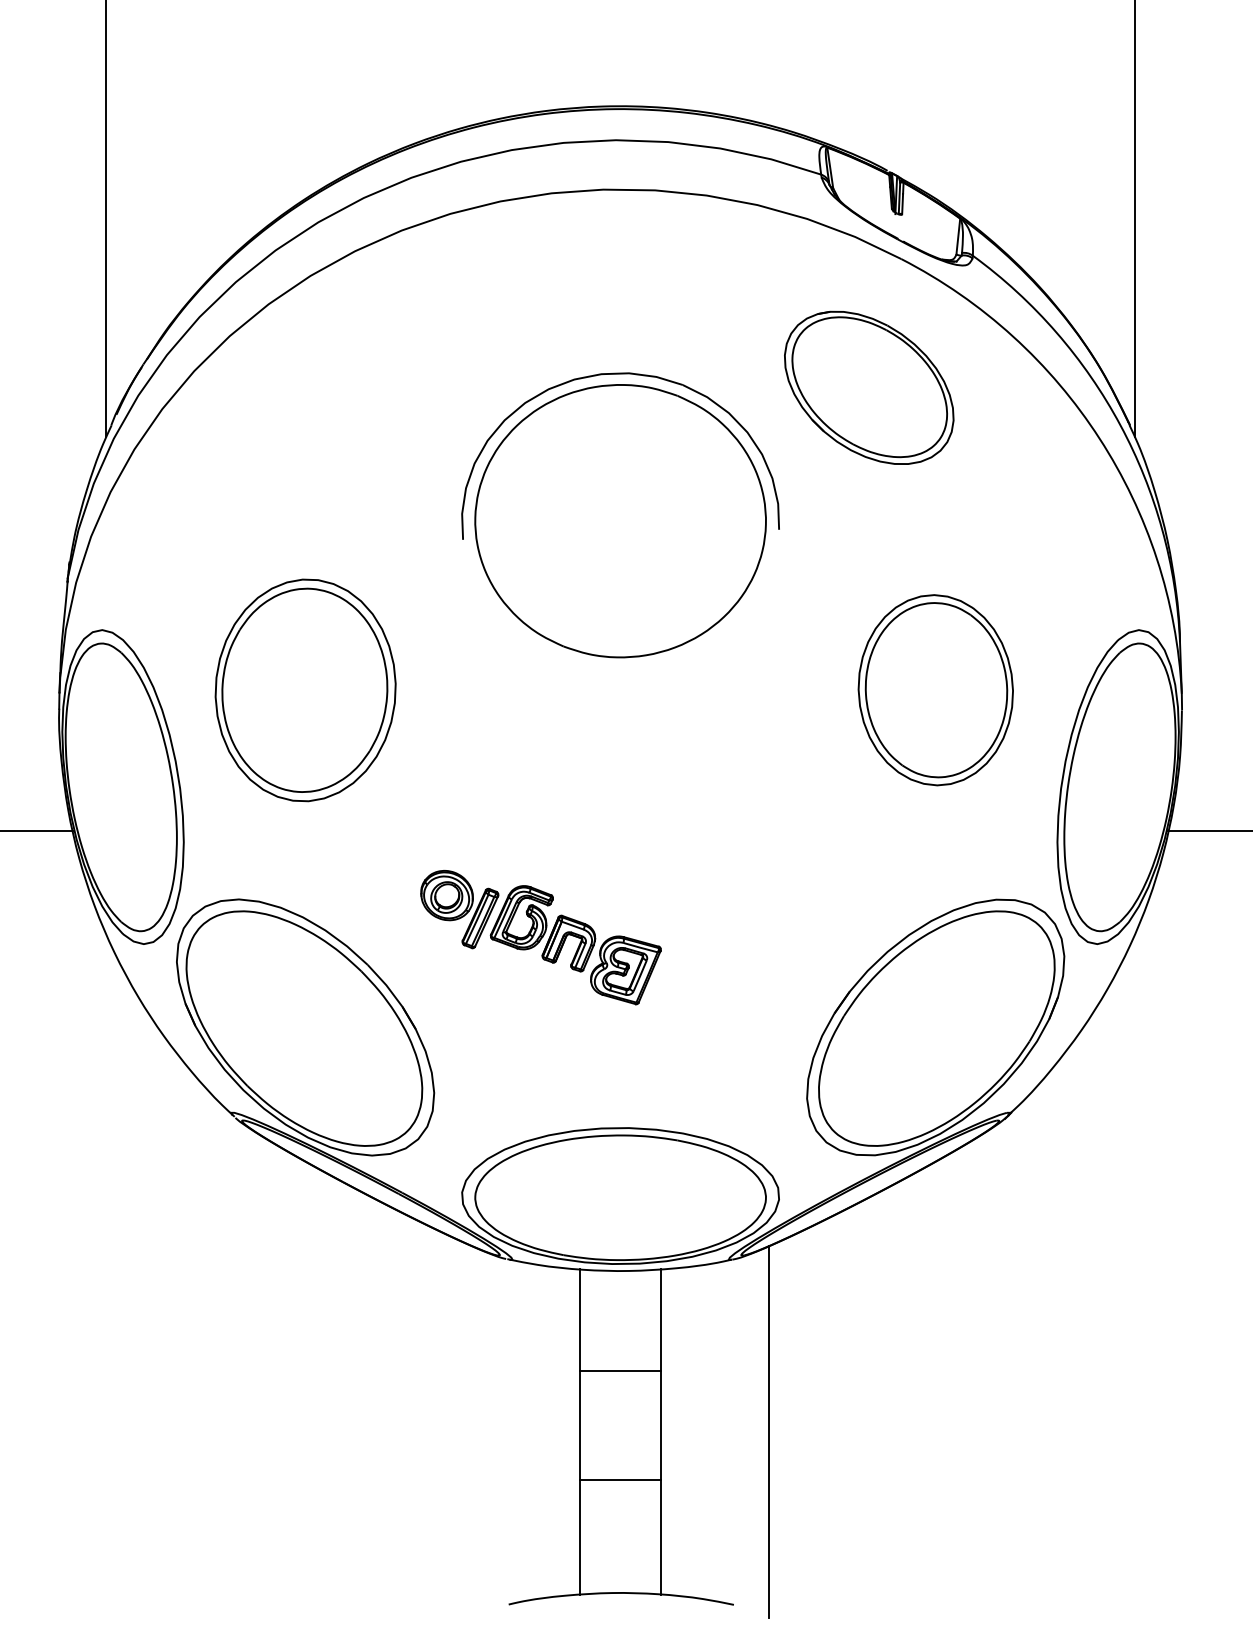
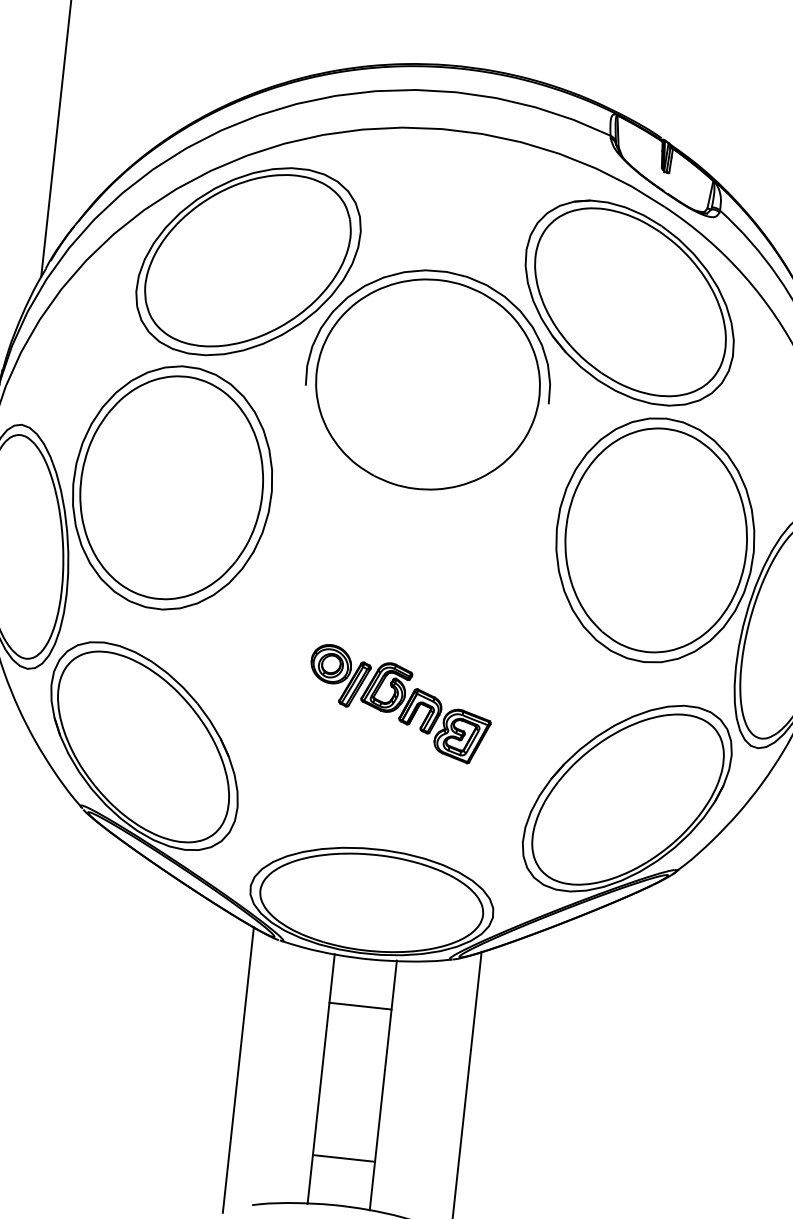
part: (371, 387) -> (248, 261), added
part: (868, 387) -> (629, 302), size x1.67
part: (935, 689) -> (655, 539), size x1.67
part: (305, 690) -> (172, 488), size x1.43
part: (540, 937) -> (399, 704), moved
line: (620, 1370) -> (360, 1006), moved
line: (472, 1431) -> (238, 1069), added
line: (620, 1480) -> (343, 1158), moved

